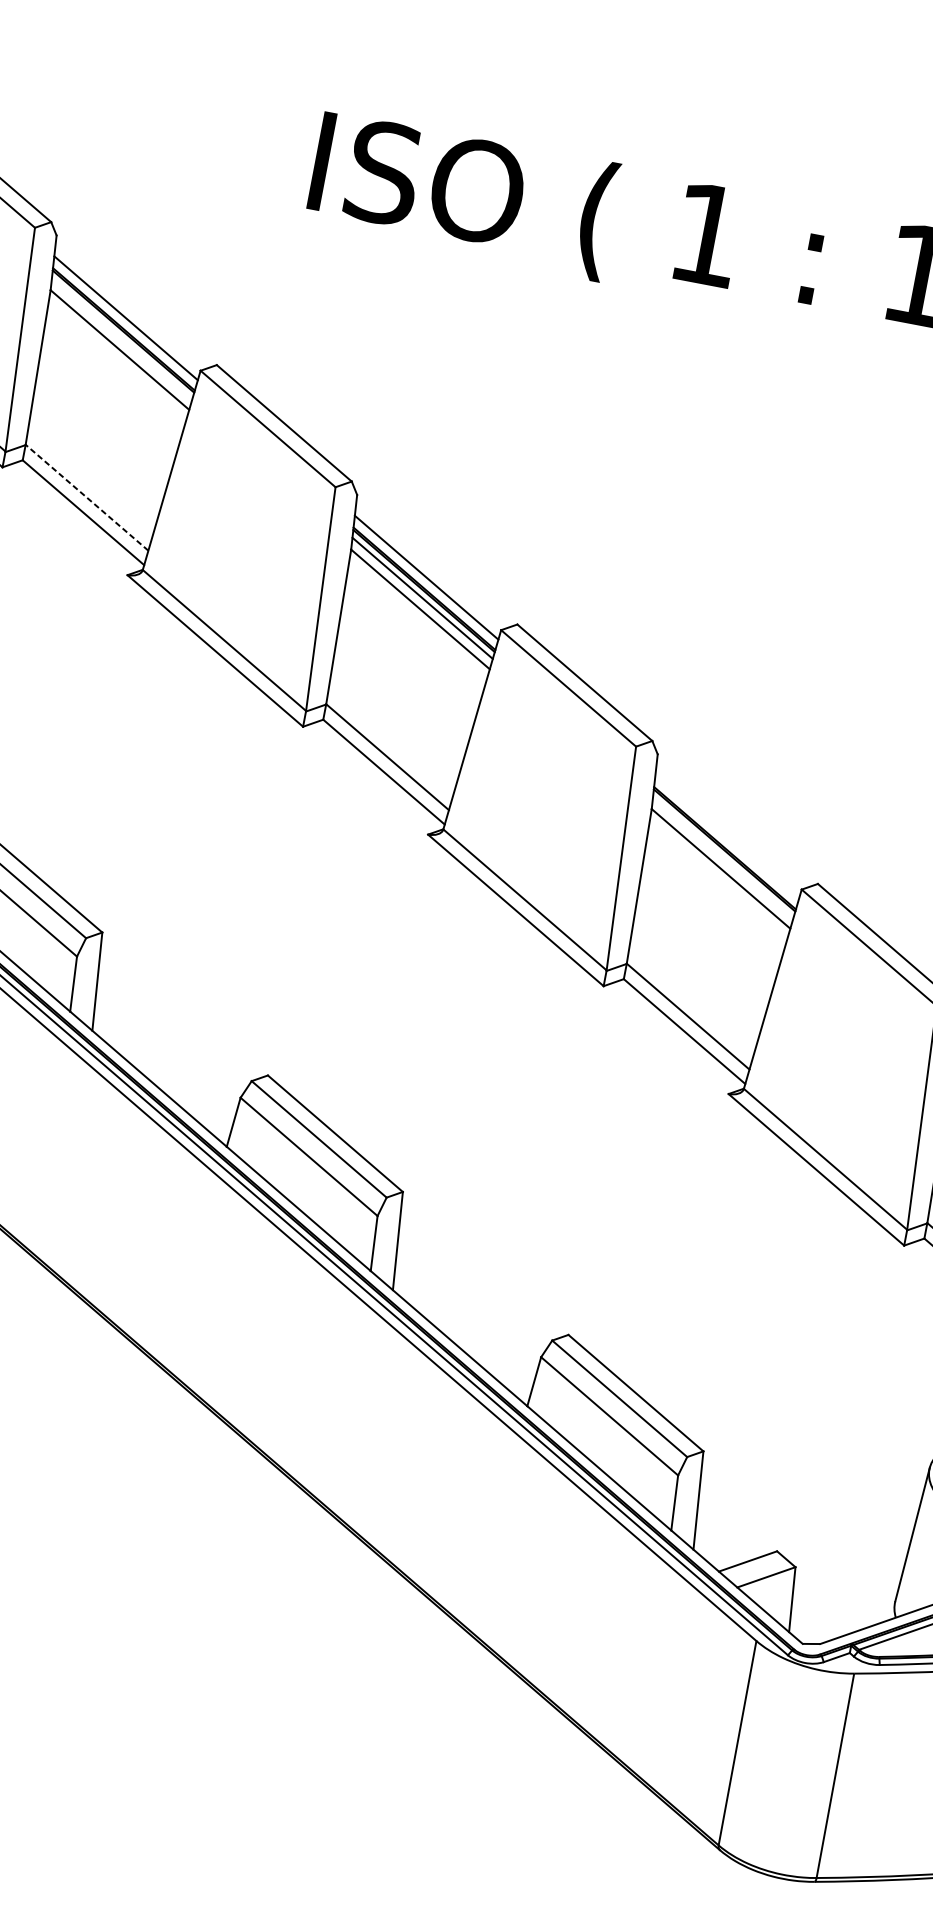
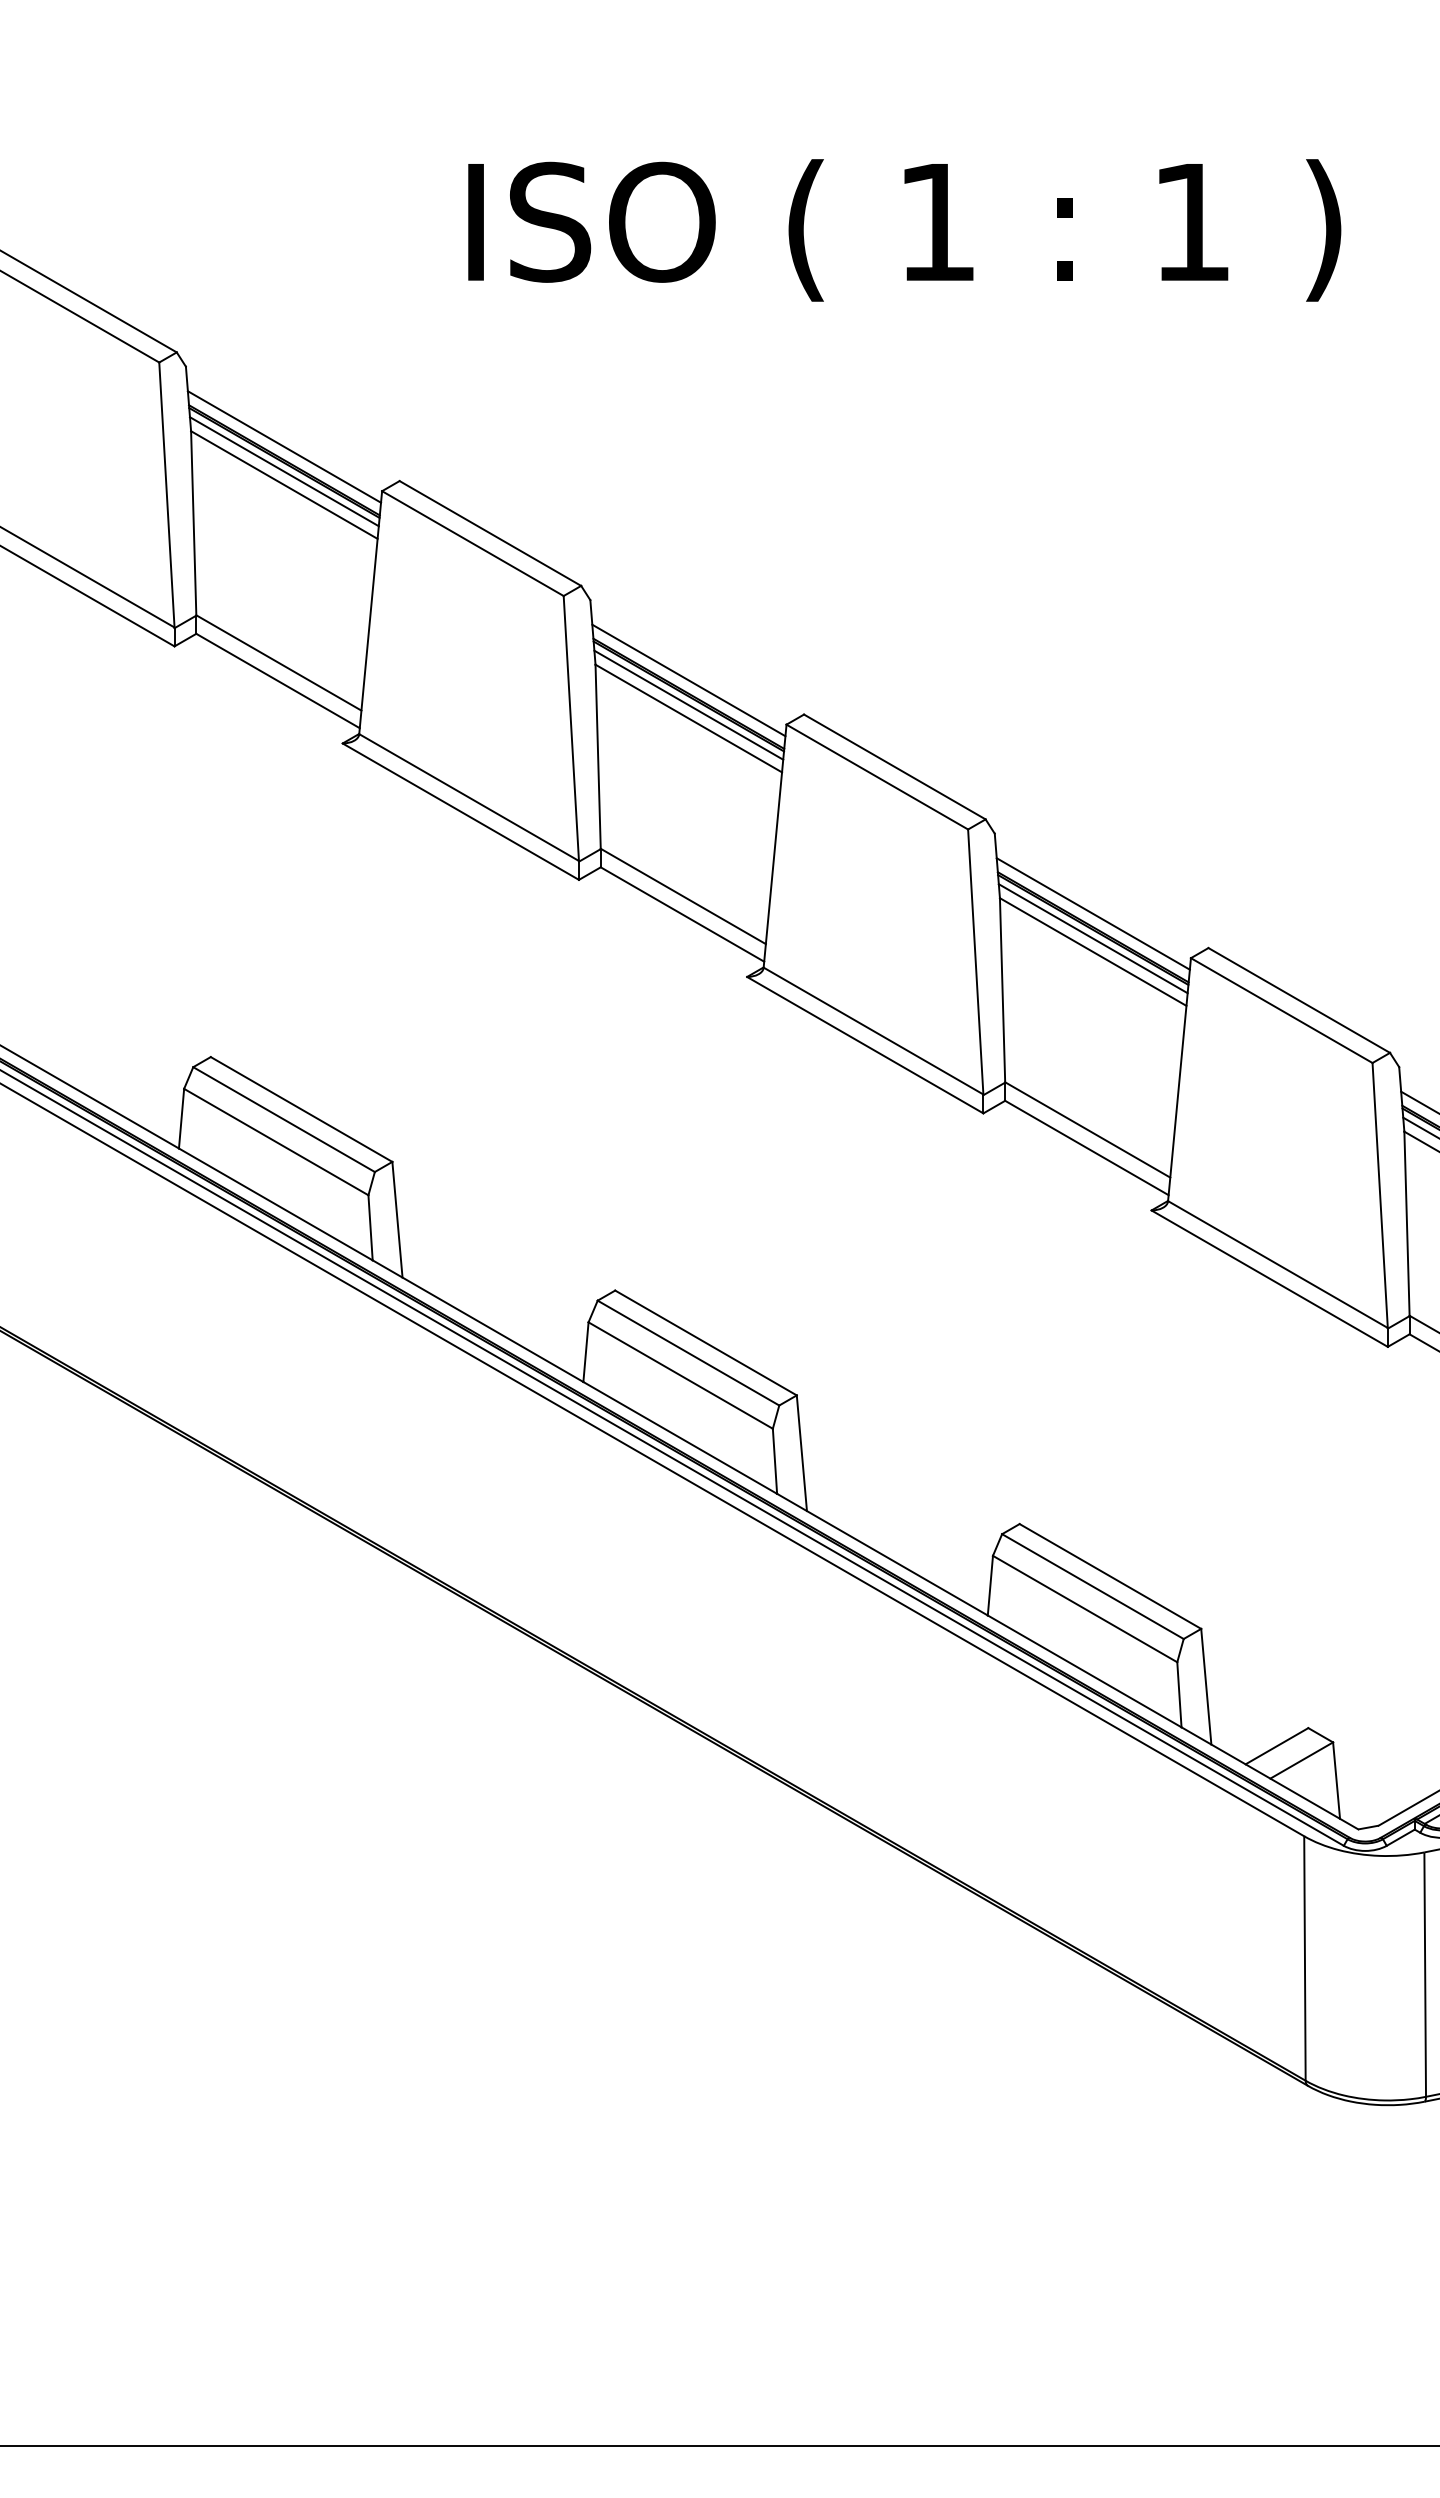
line: (121, 338) -> (283, 471), added
line: (86, 497) -> (278, 662), dashed -> solid
line: (726, 836) -> (1092, 913), added
line: (722, 857) -> (1092, 938), added

